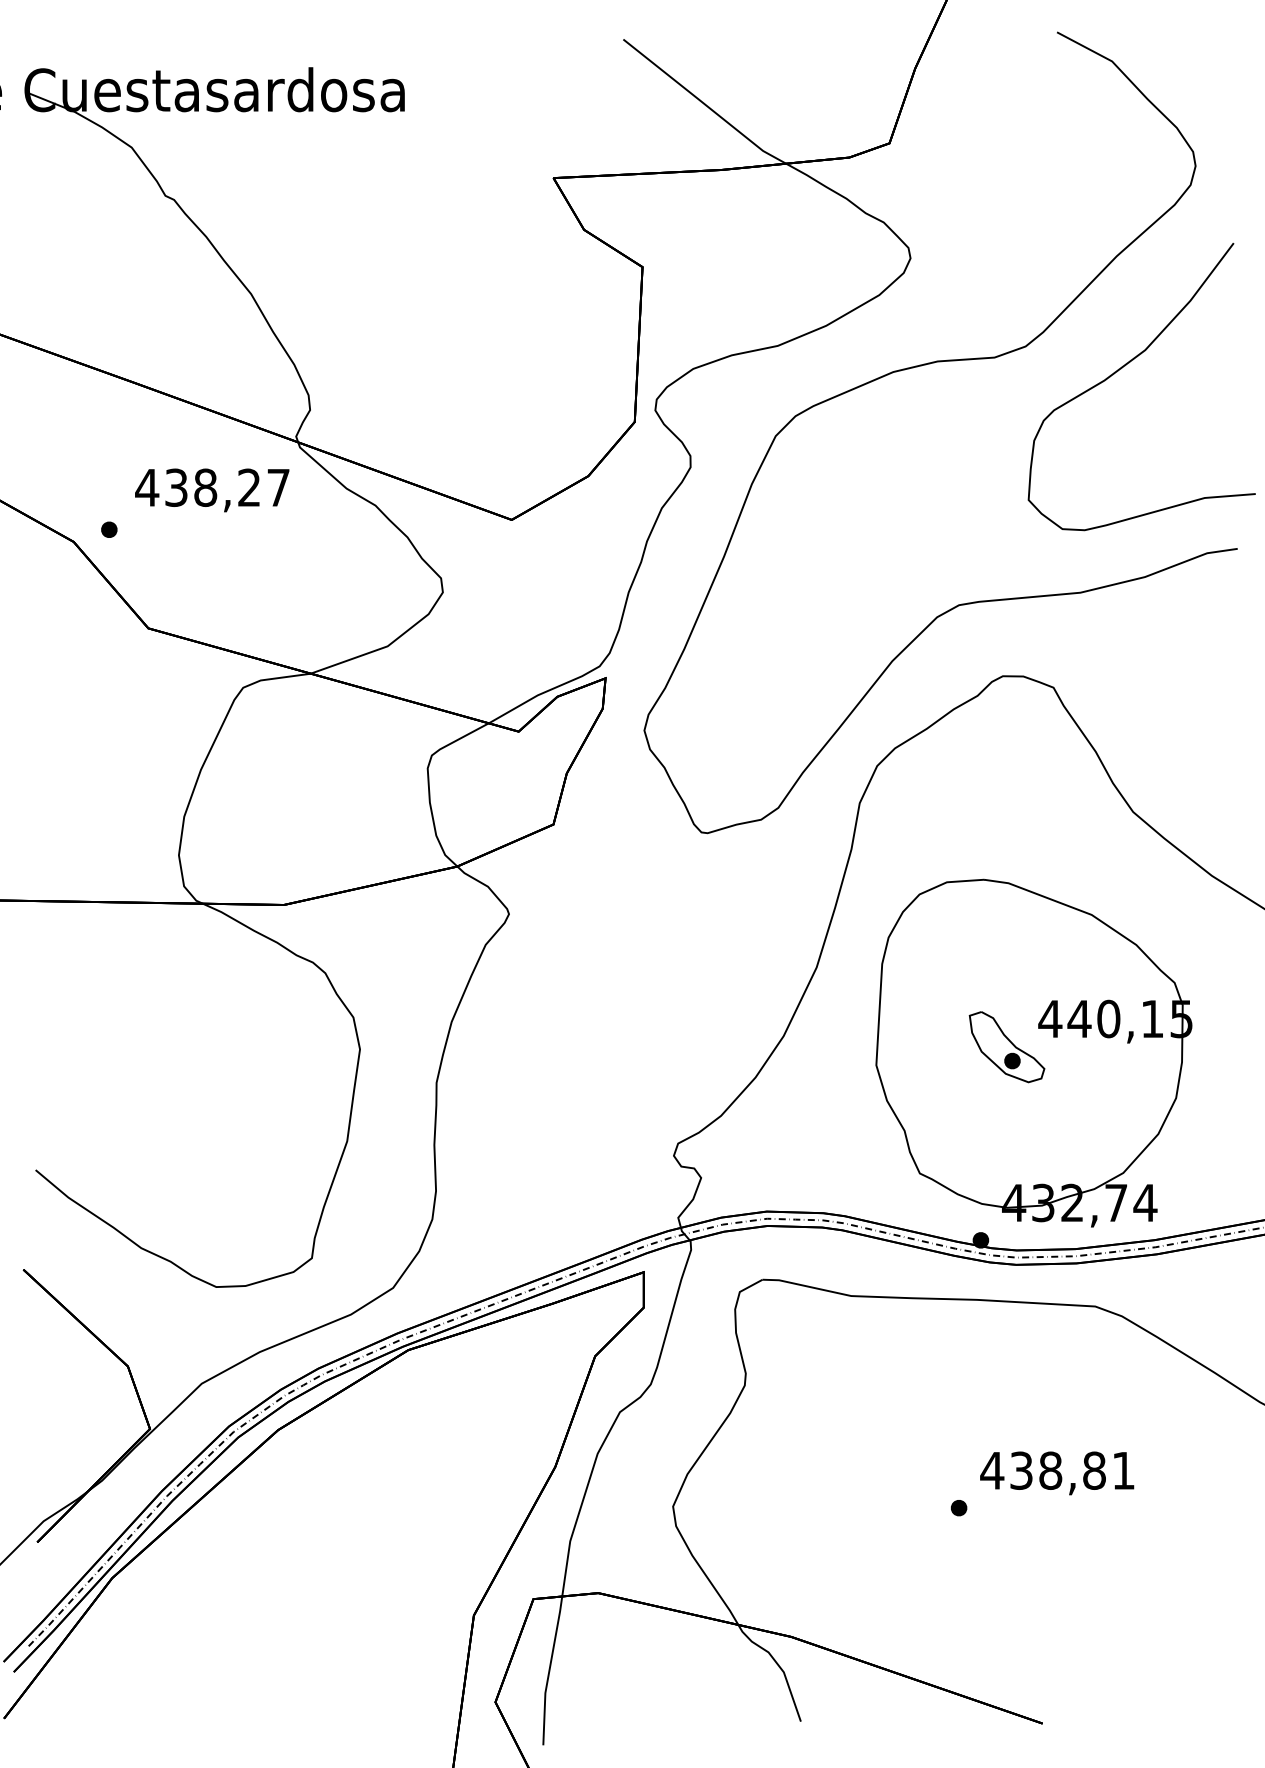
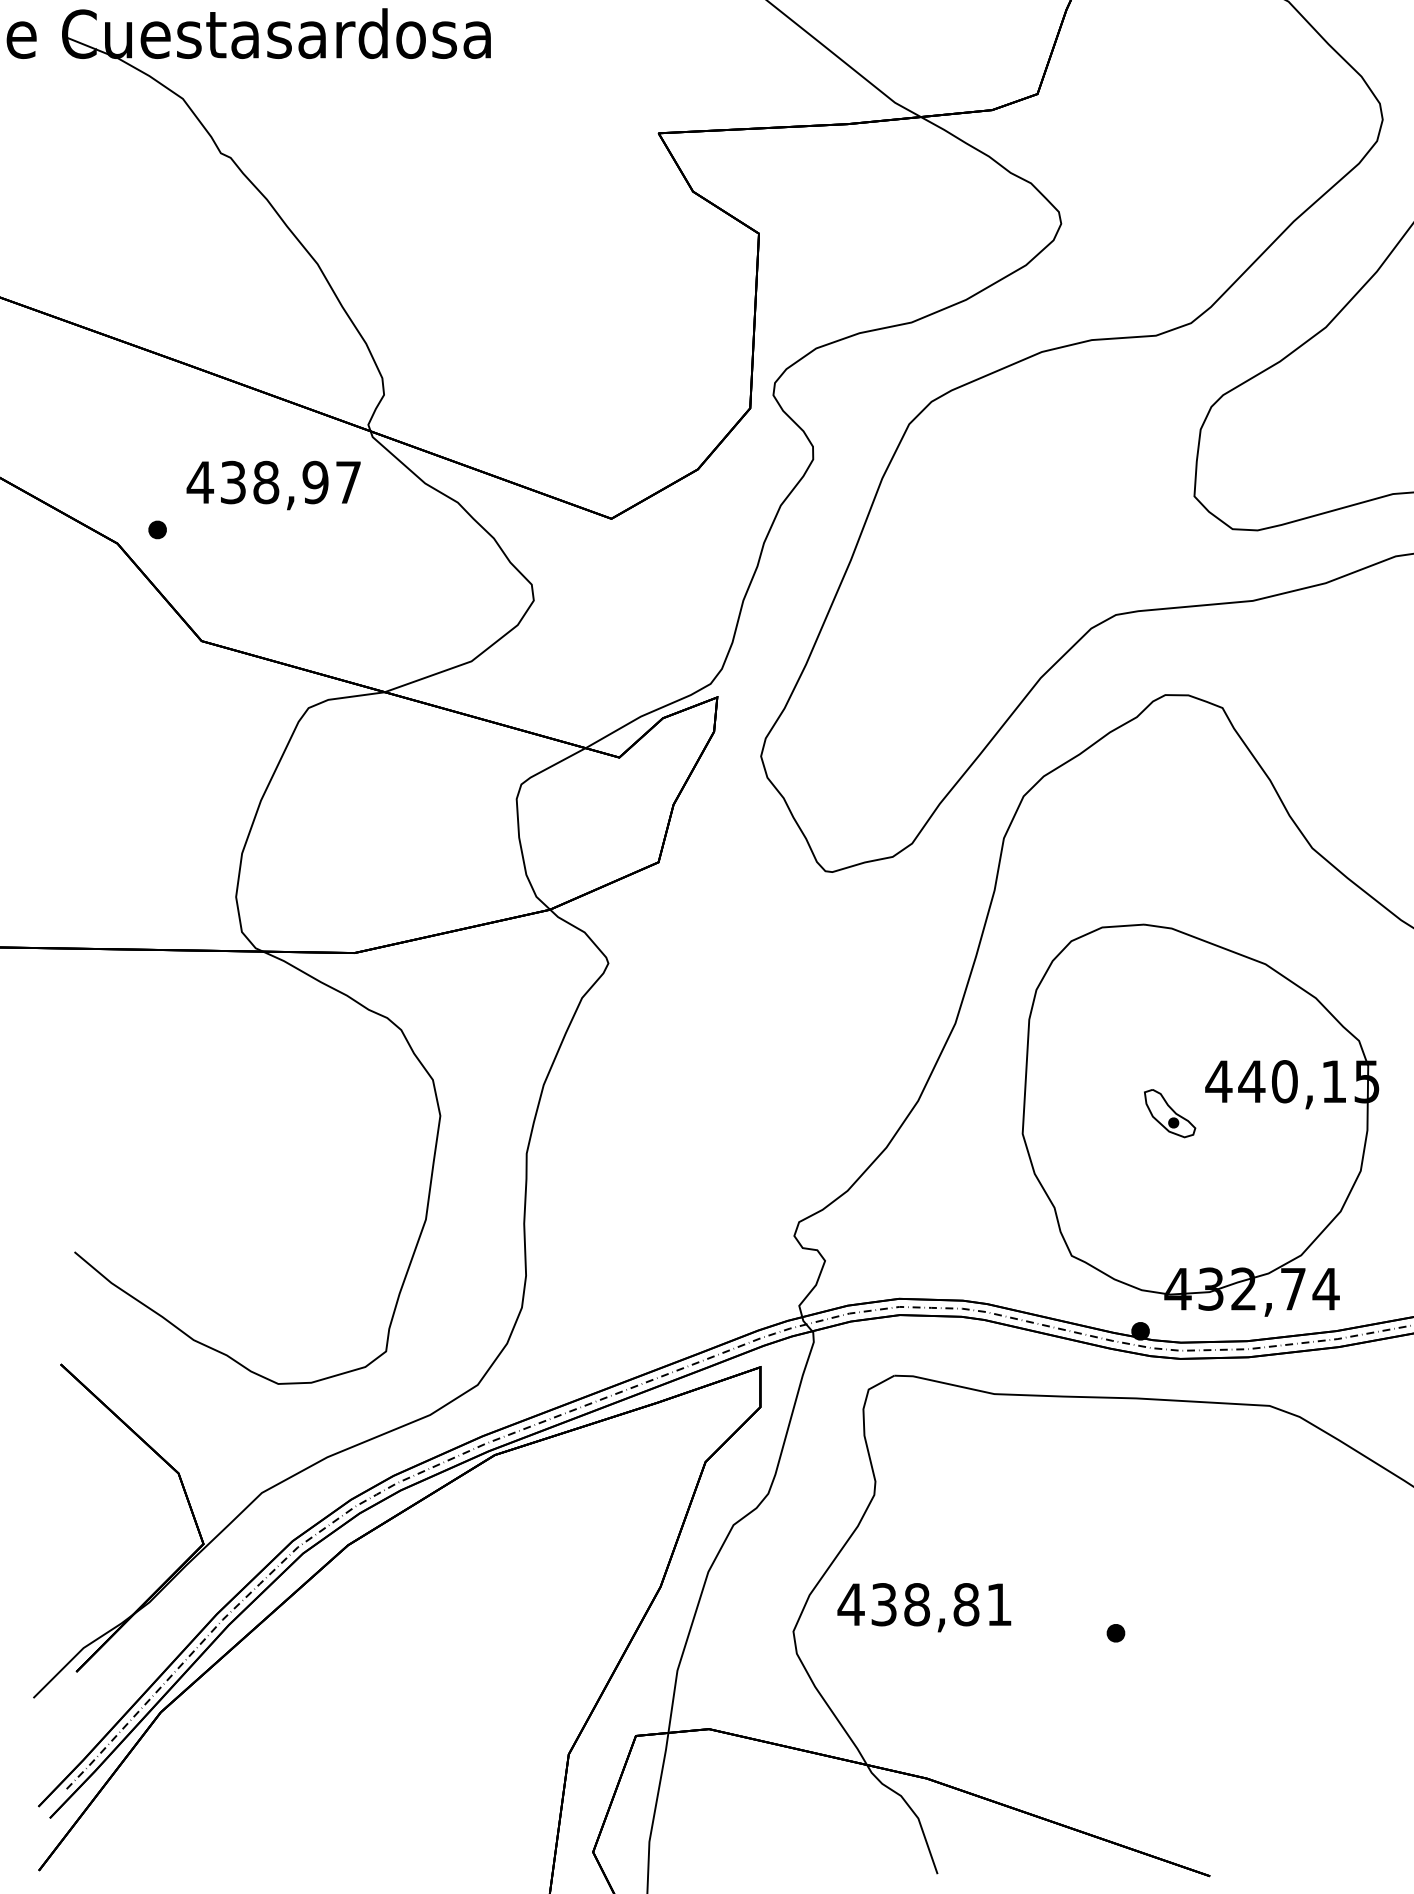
text: (248, 487) -> (314, 482), 438,27 -> 438,97
part: (1006, 1047) -> (1169, 1113), size x0.6
text: (1057, 1473) -> (924, 1607), moved

